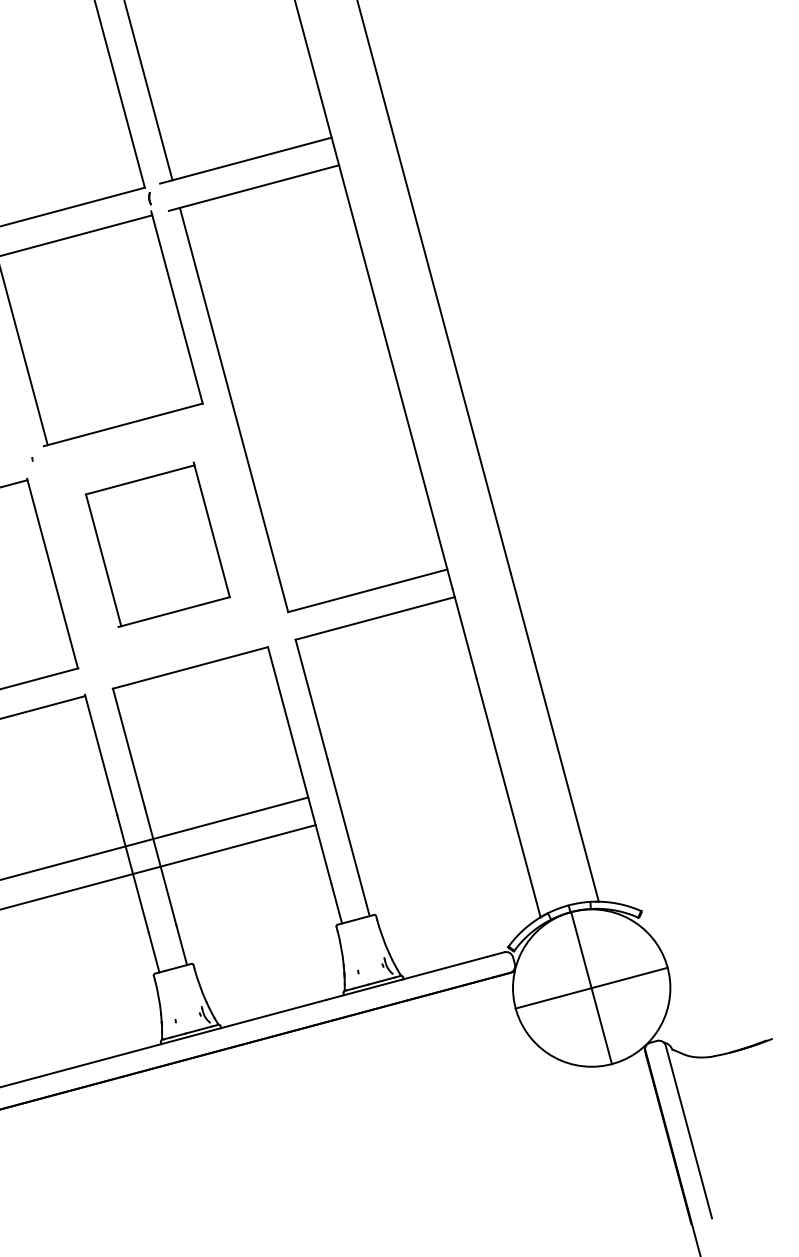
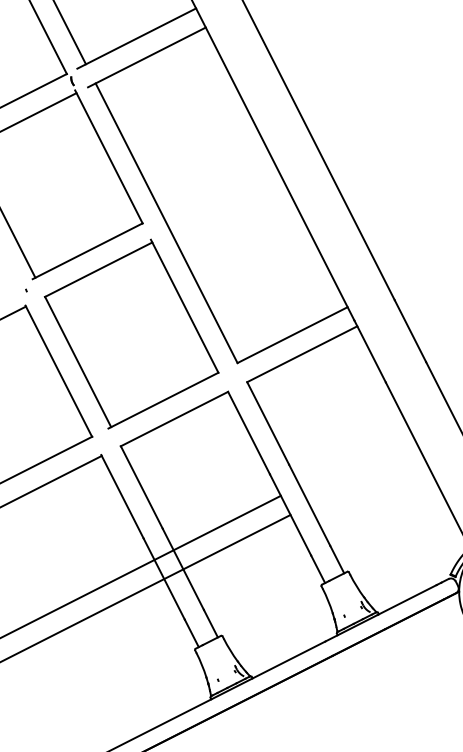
part: (157, 544) -> (131, 333), size x1.43

